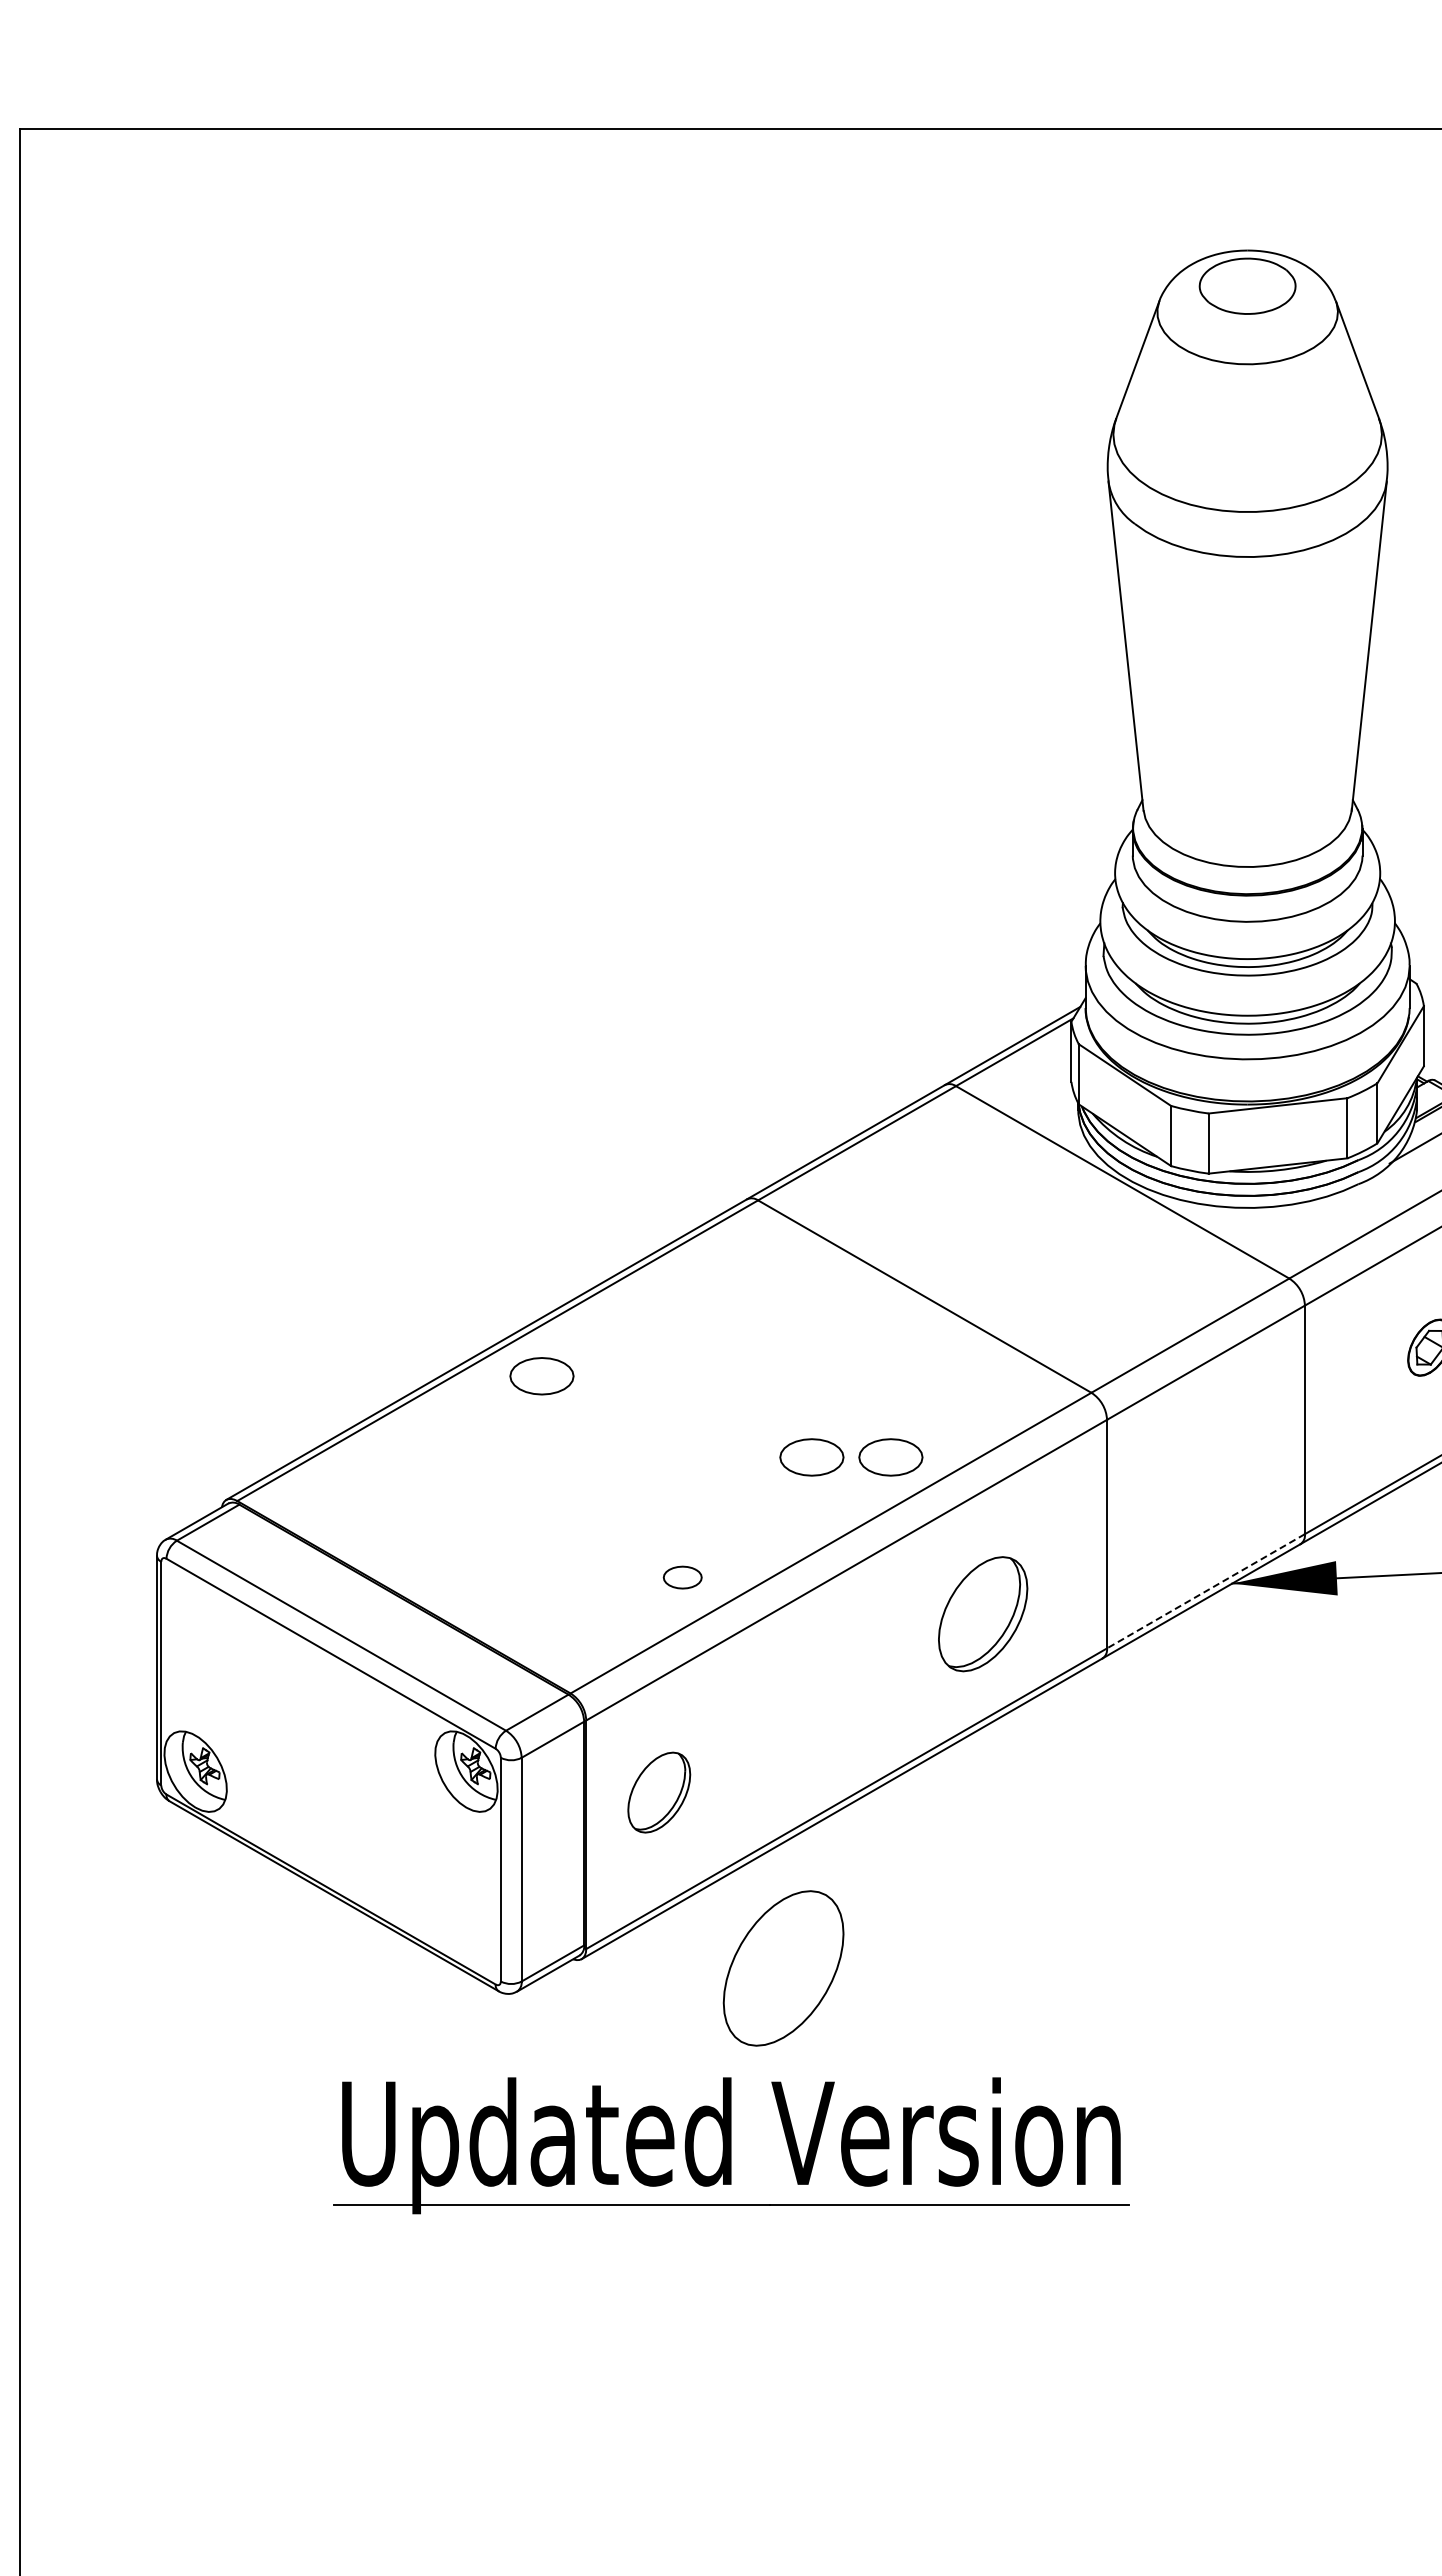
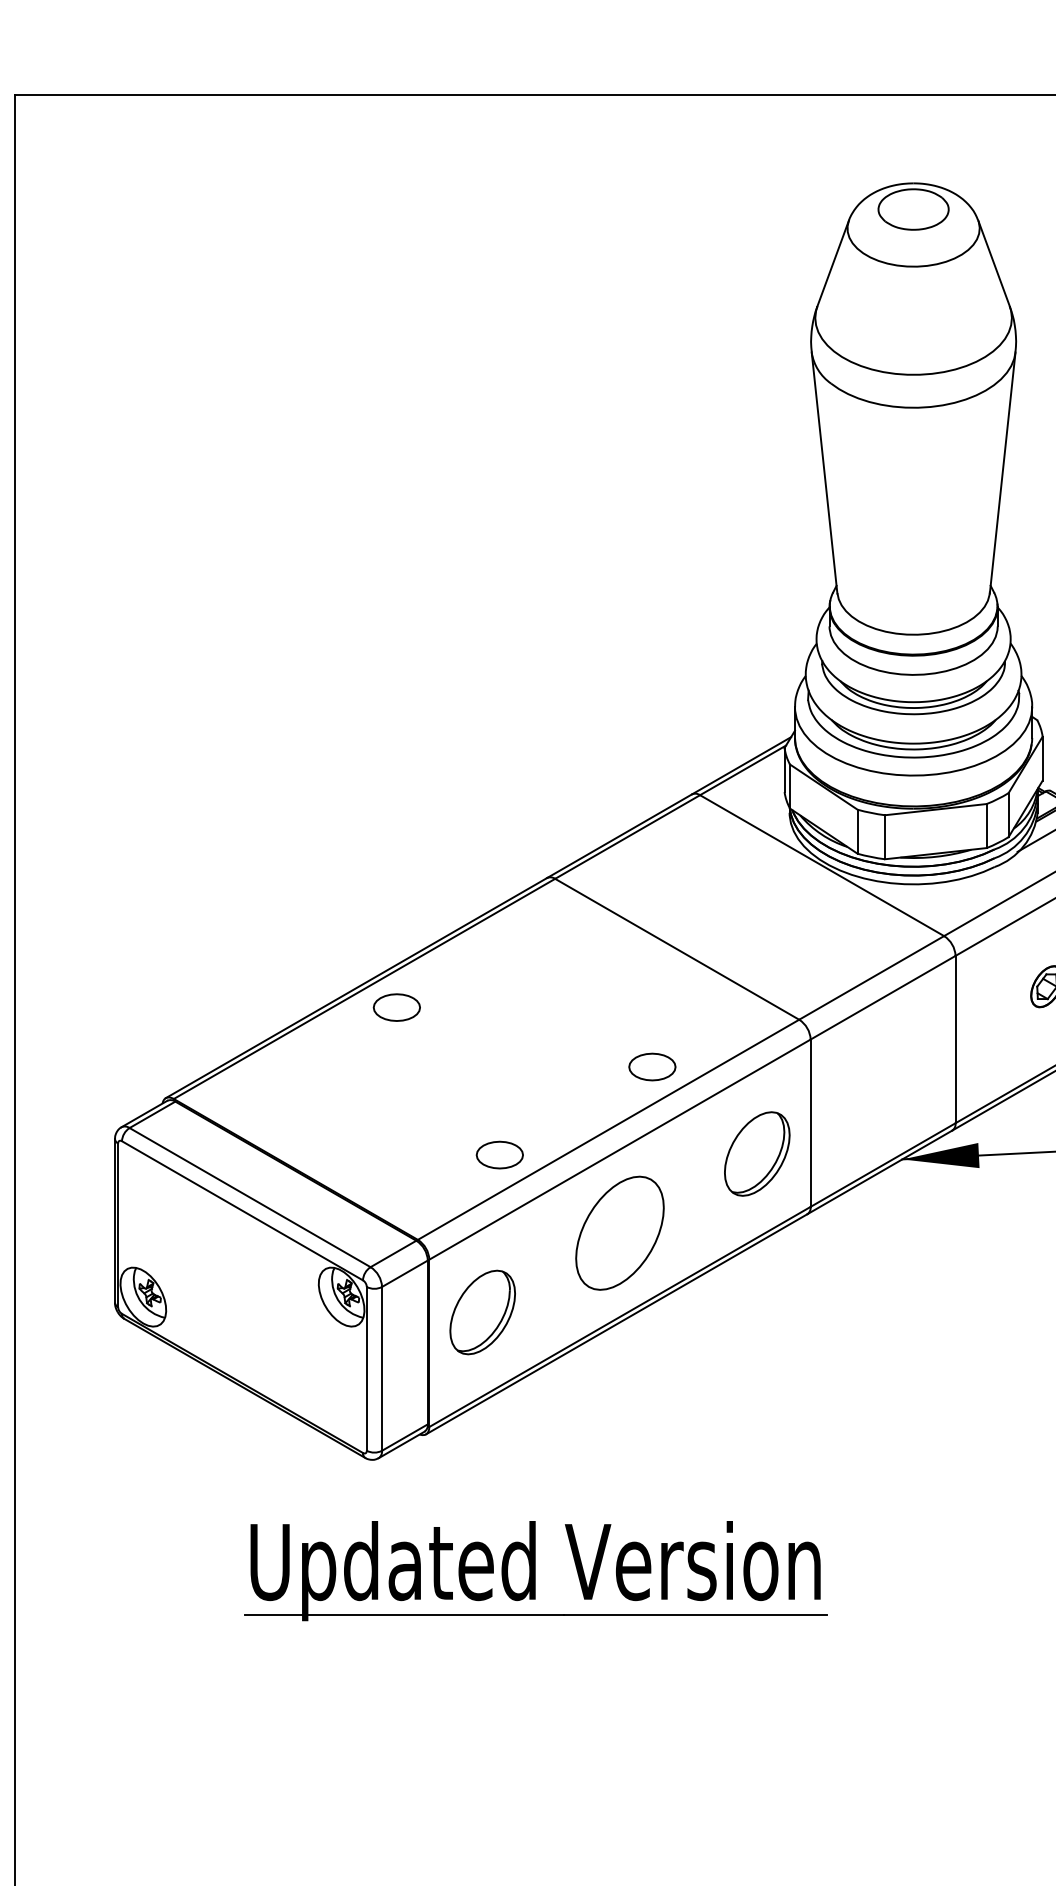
part: (811, 1457) -> (594, 1067), removed
part: (682, 1577) -> (499, 1154), size x1.67
line: (1205, 1591) -> (882, 1165), dashed -> solid
part: (983, 1614) -> (757, 1154), moved
part: (659, 1792) -> (482, 1312), size x1.43
part: (783, 1968) -> (619, 1233), moved

